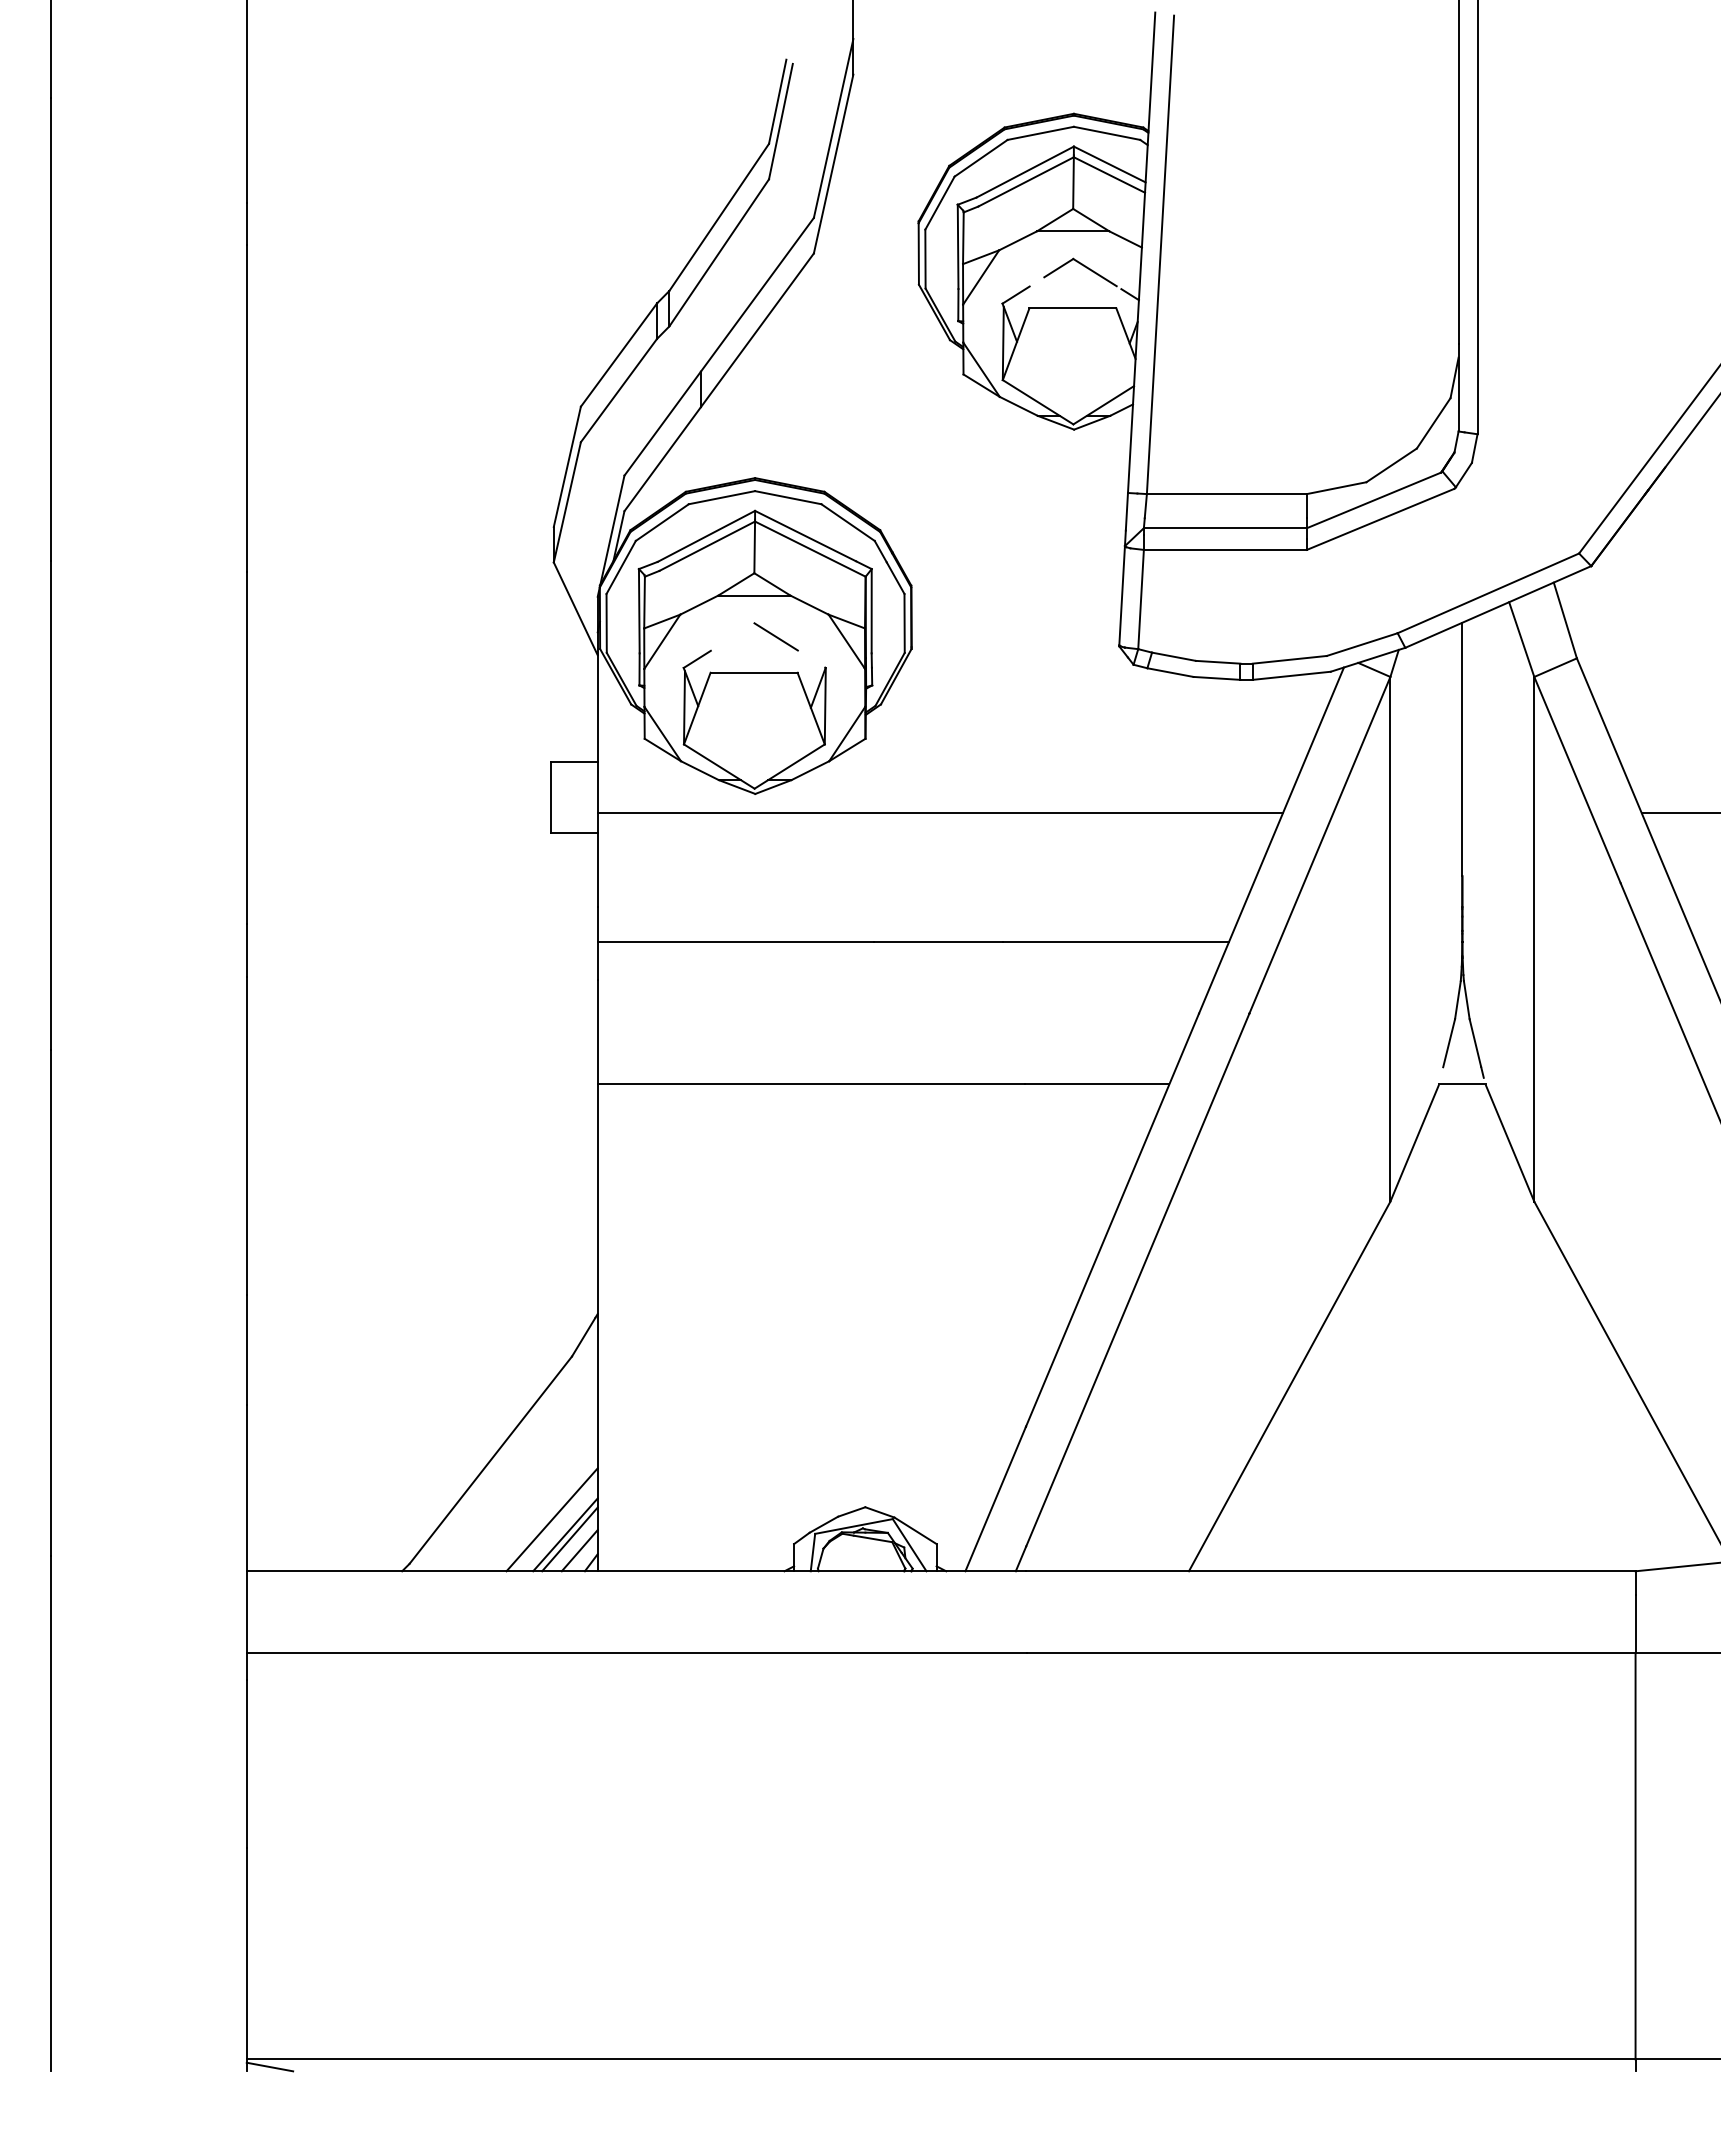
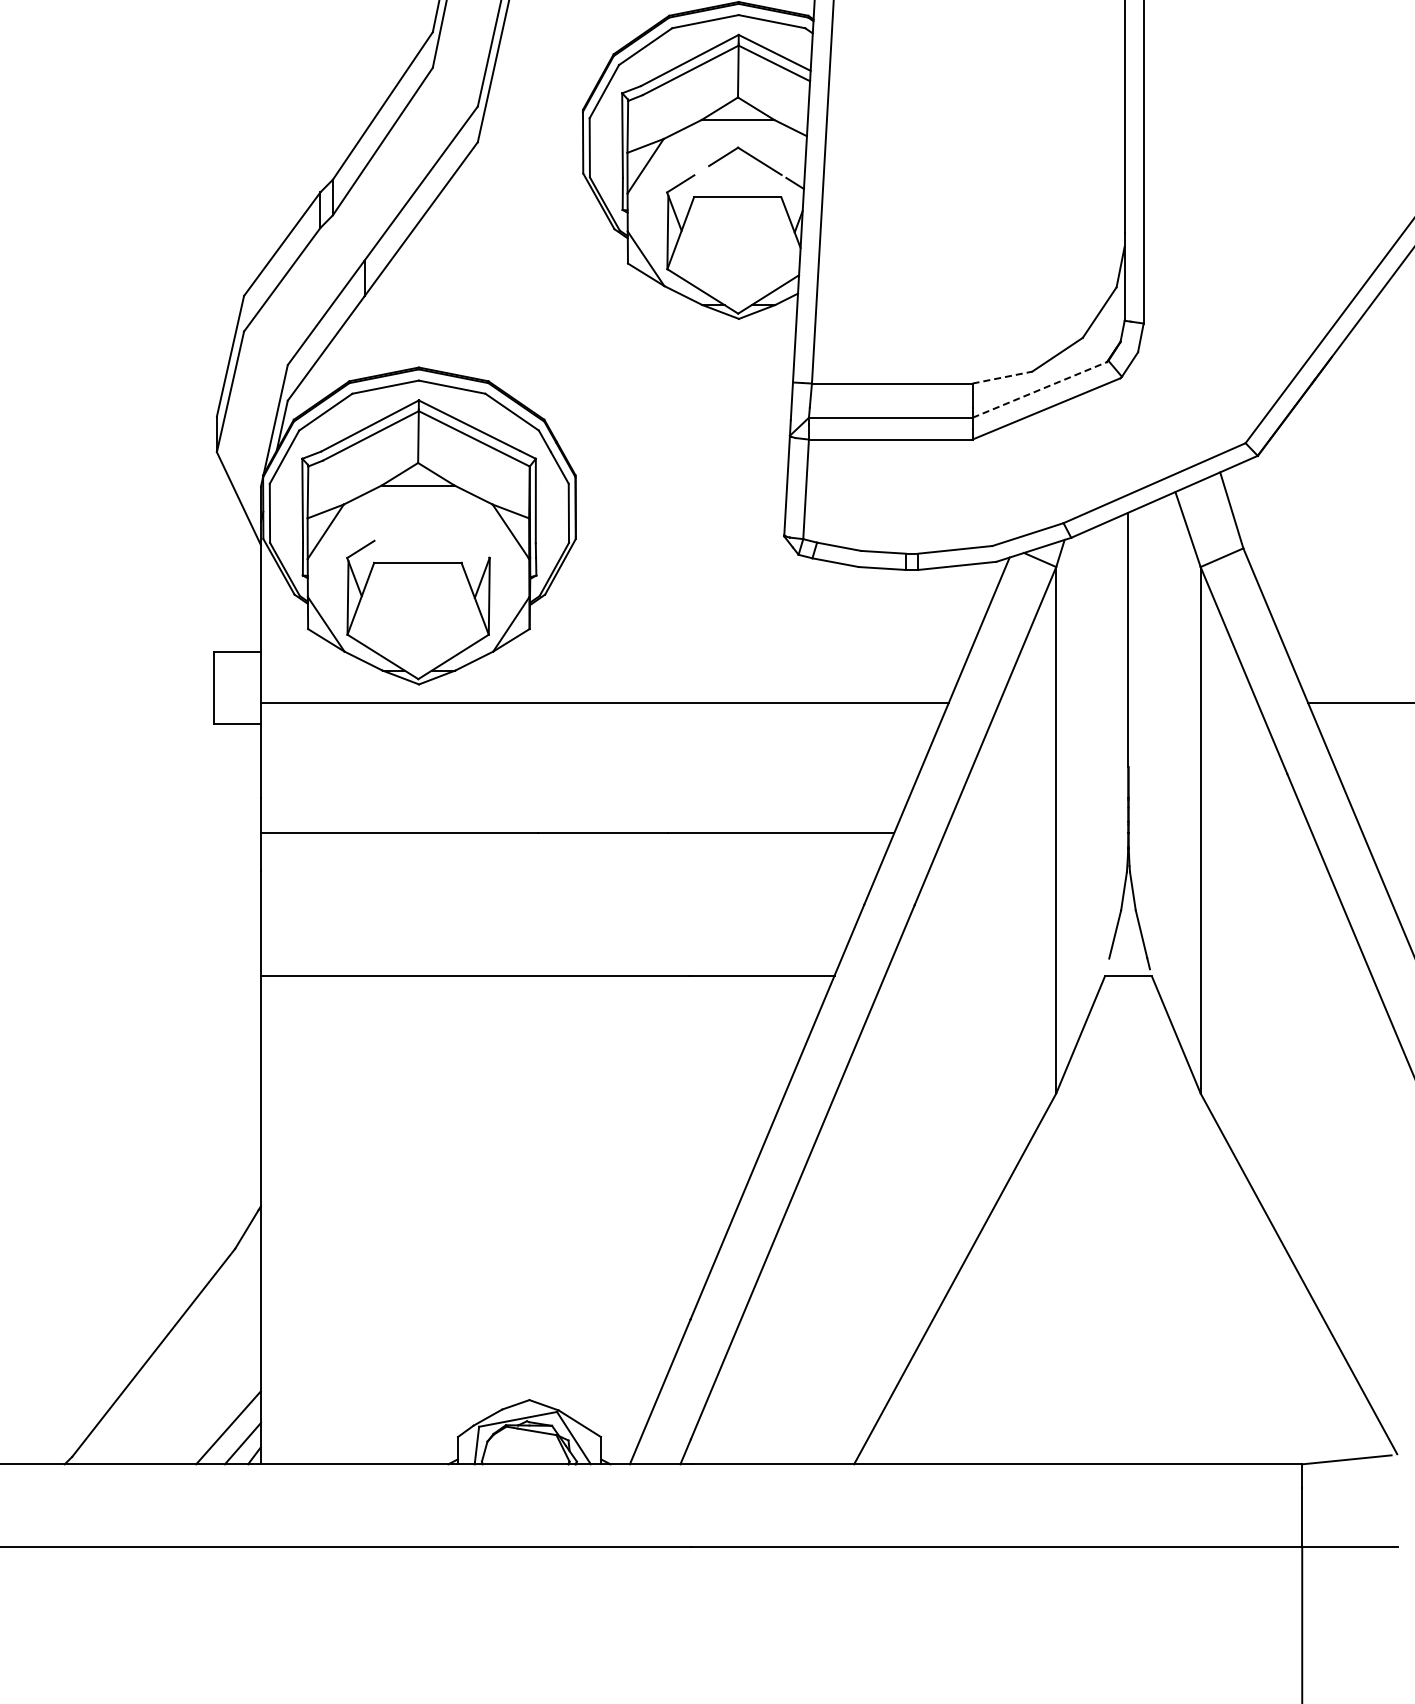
line: (1337, 488) -> (1003, 377), solid -> dashed
line: (1373, 500) -> (1039, 390), solid -> dashed
line: (775, 636) -> (439, 526), removed
line: (551, 1519) -> (214, 1412), removed
line: (569, 1539) -> (232, 1432), removed

